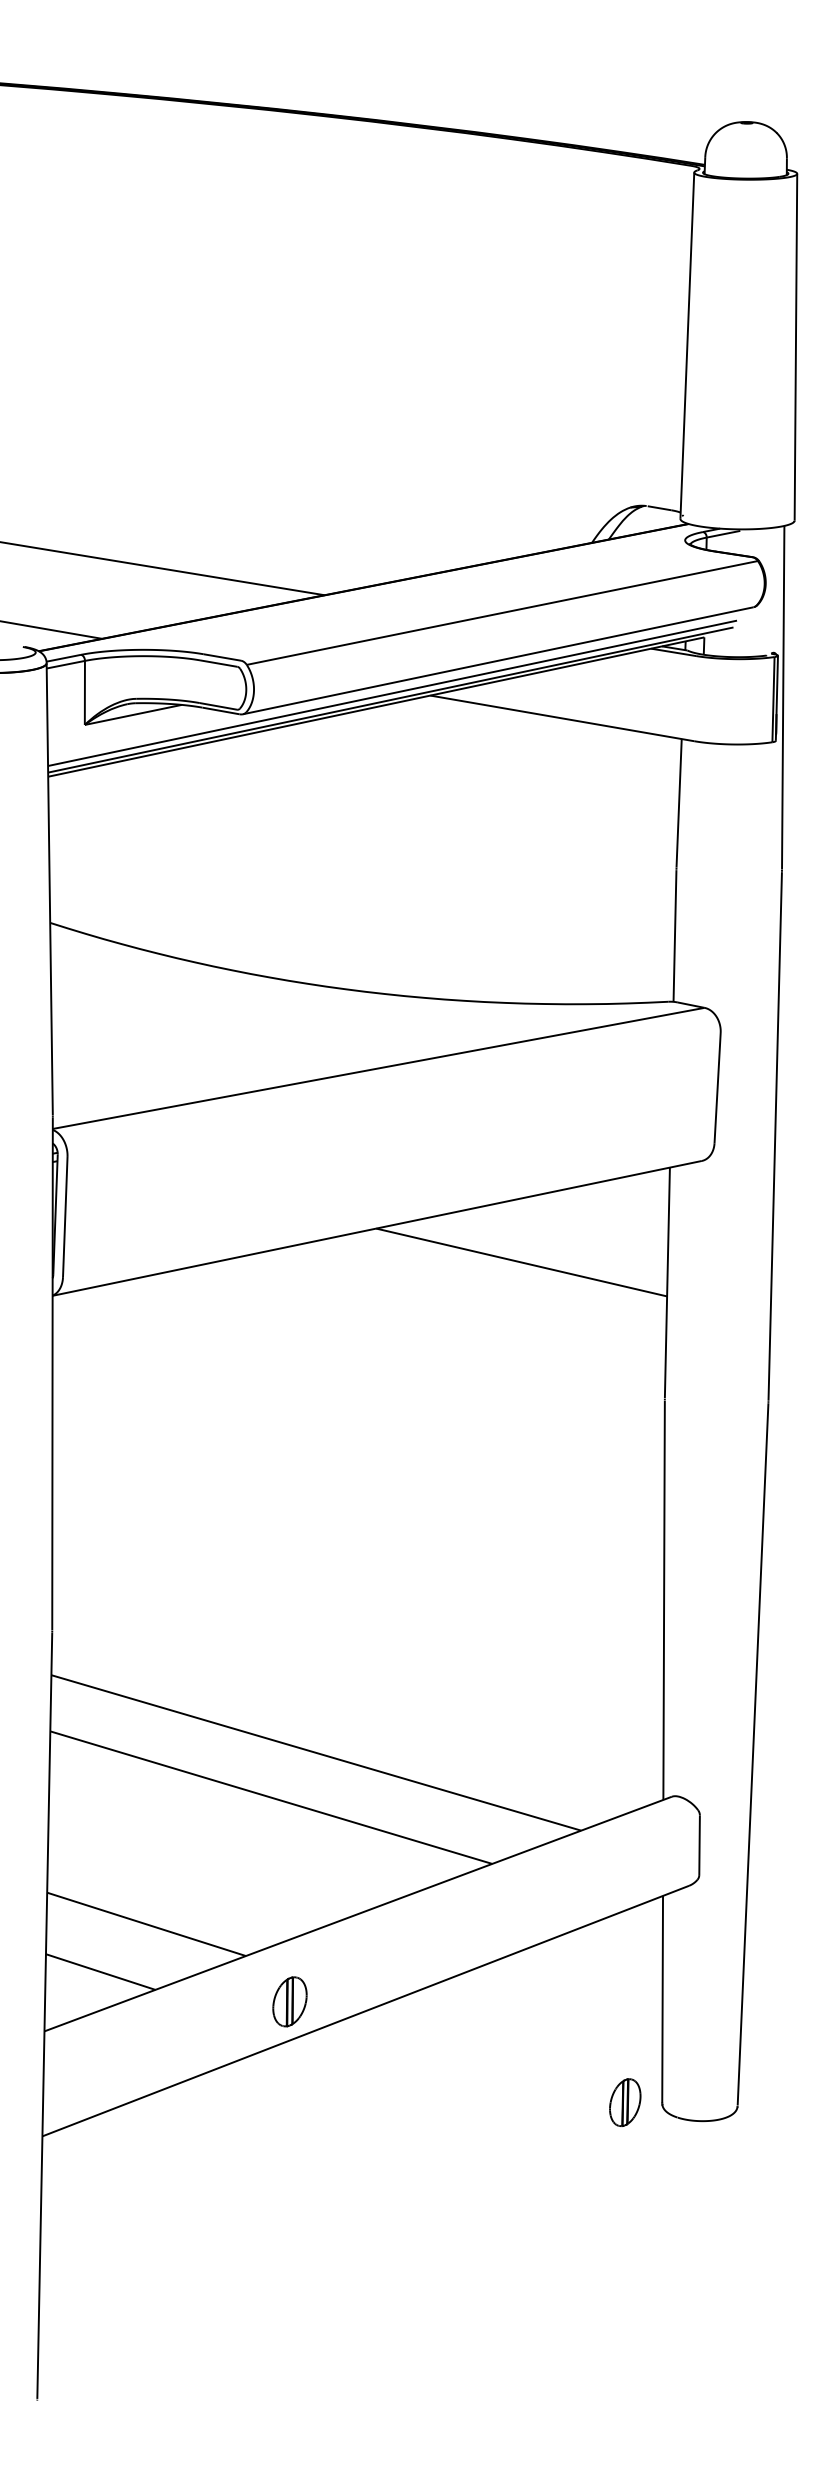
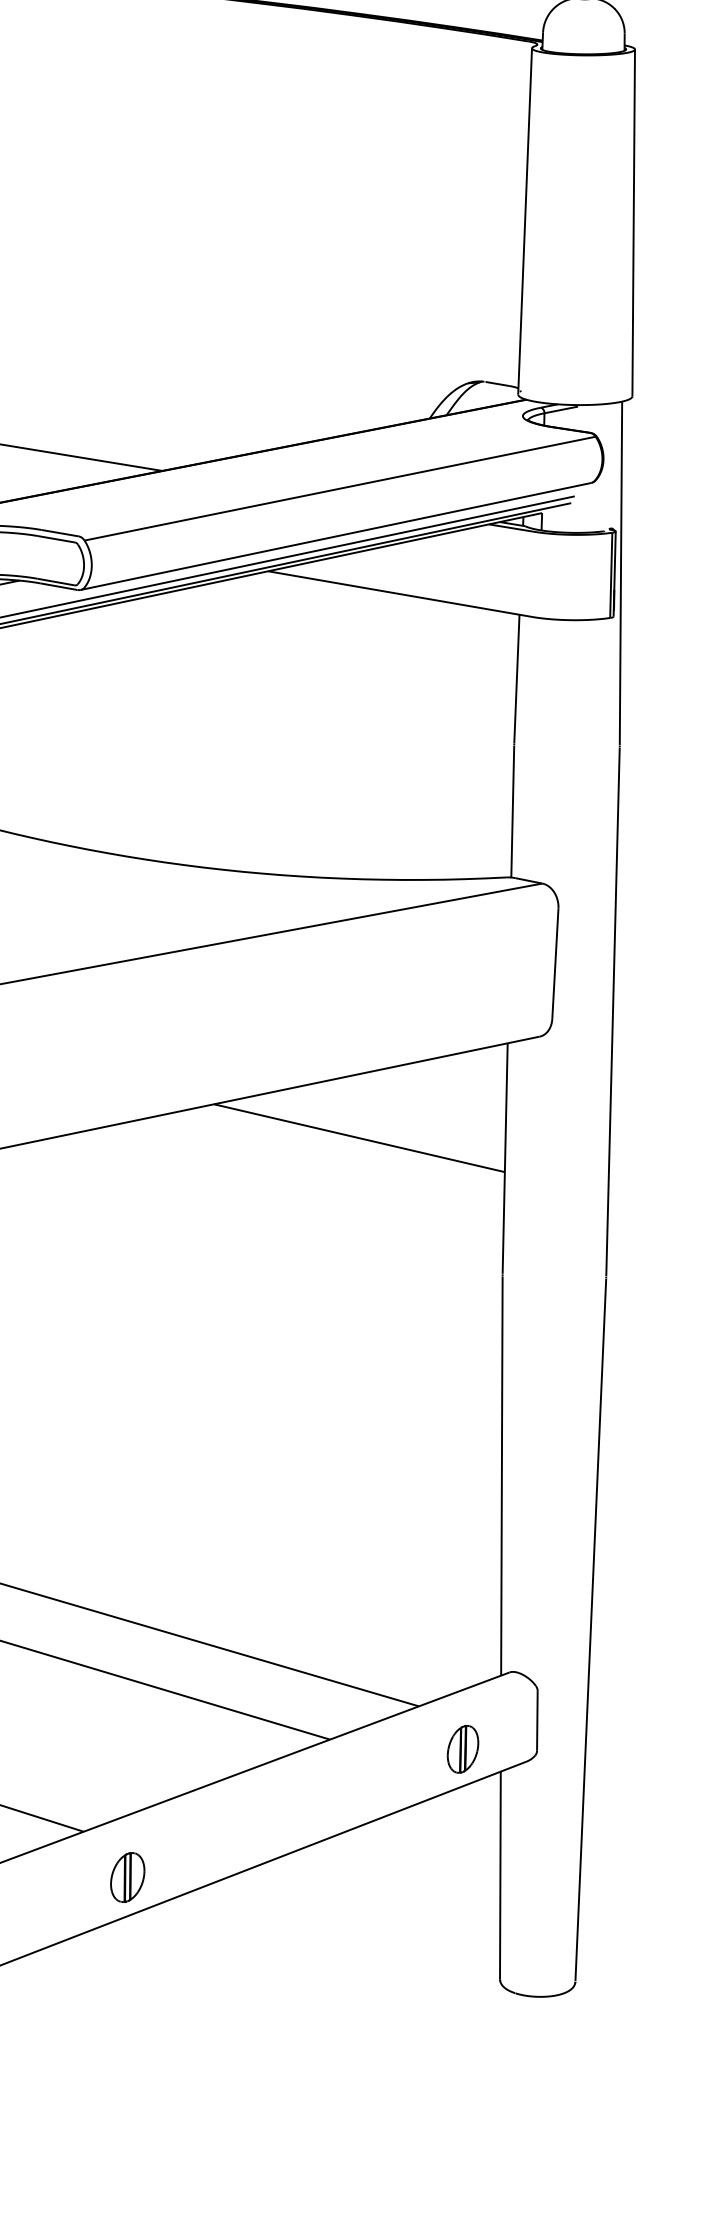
part: (625, 2102) -> (463, 1749), moved

